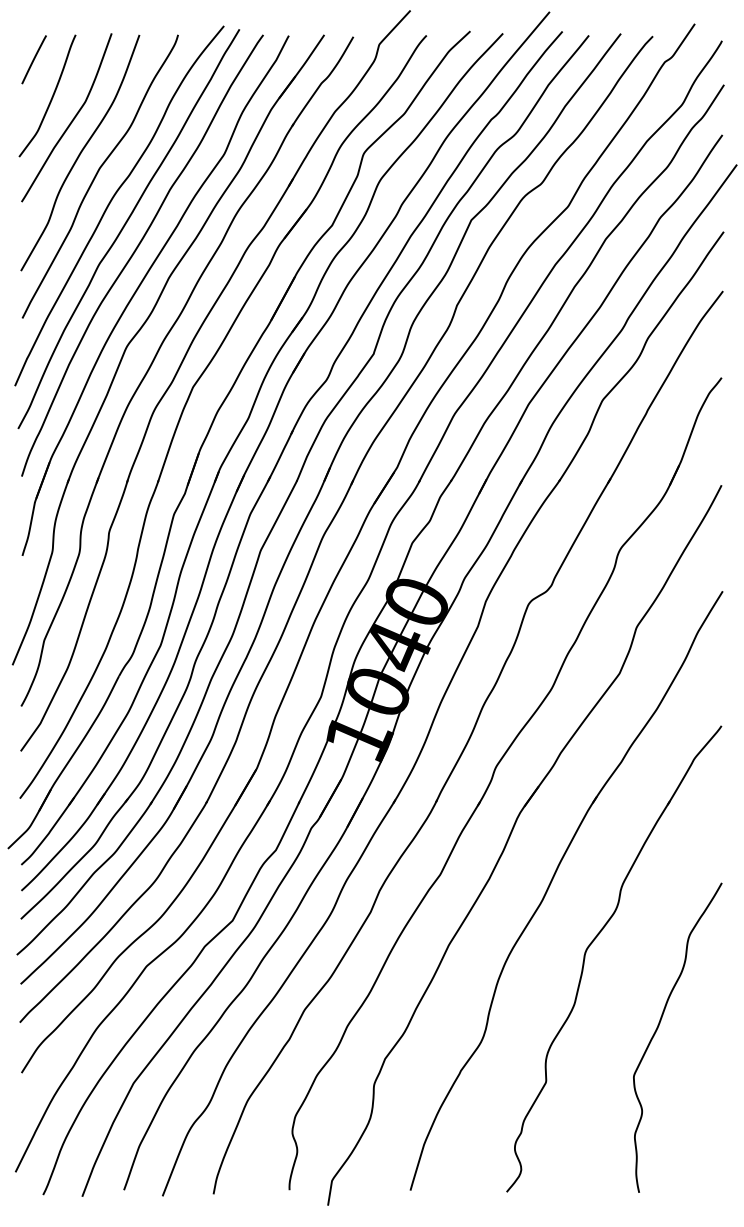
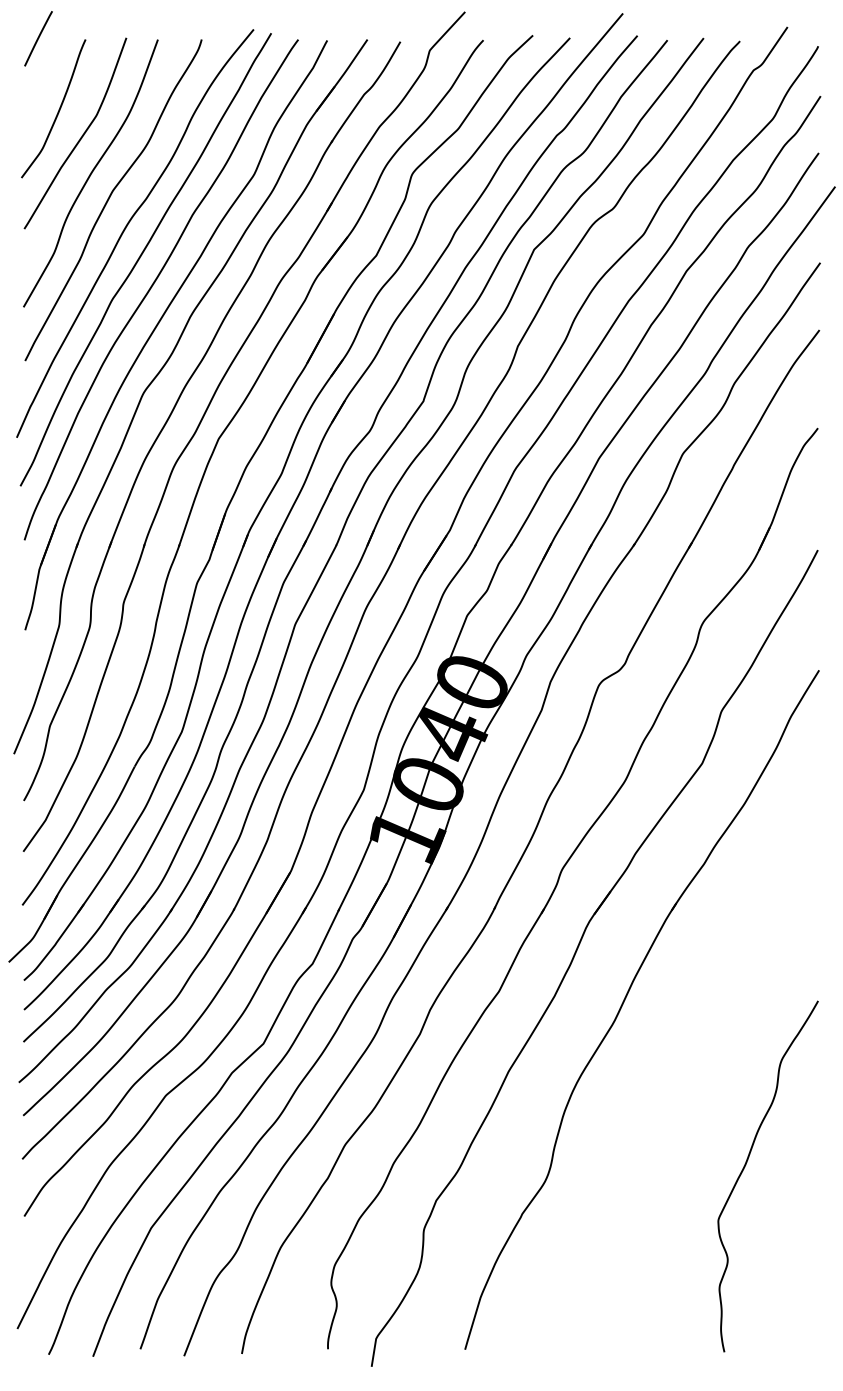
line: (34, 59) -> (38, 38), moved
part: (592, 943) -> (671, 1069), removed

